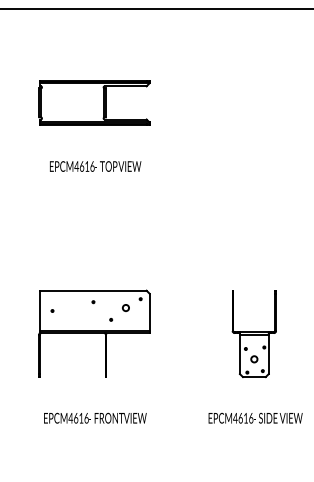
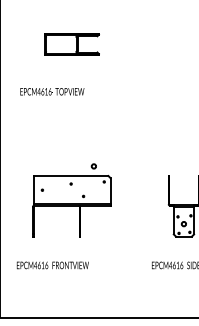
part: (94, 102) -> (71, 44), size x0.7
text: (95, 166) -> (52, 91), moved
circle: (125, 307) -> (93, 166), moved
text: (95, 417) -> (52, 264), moved

